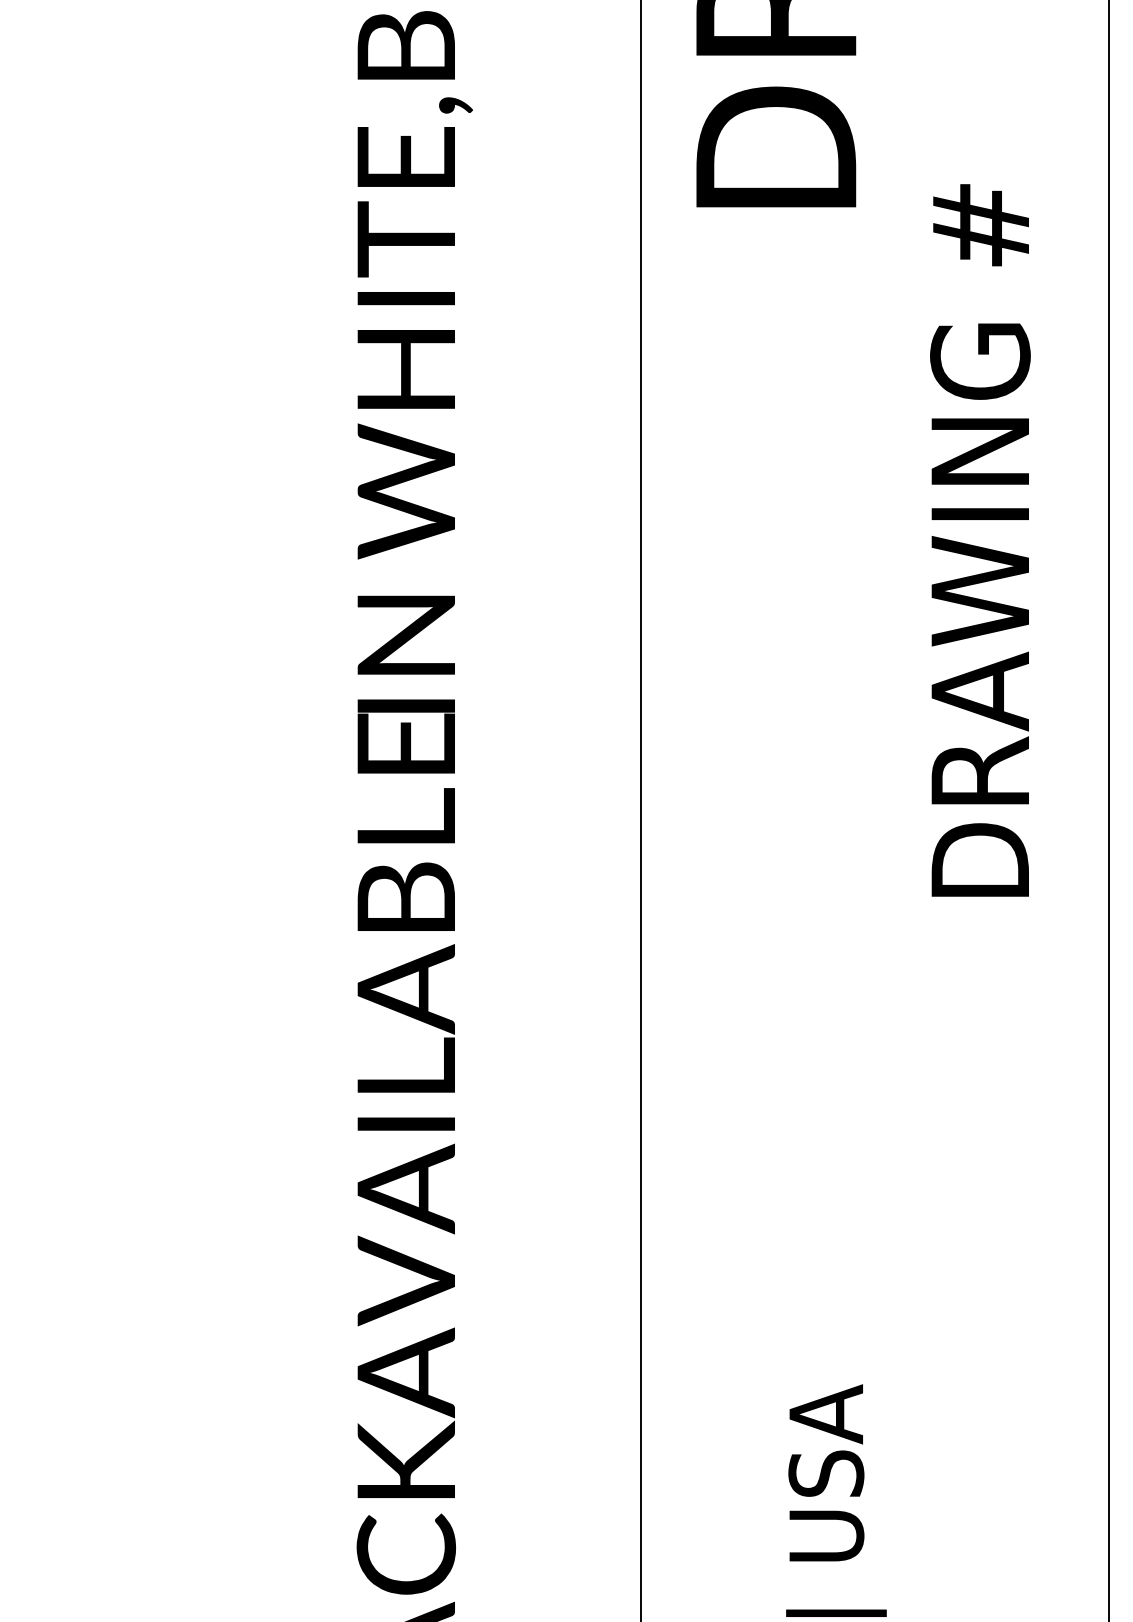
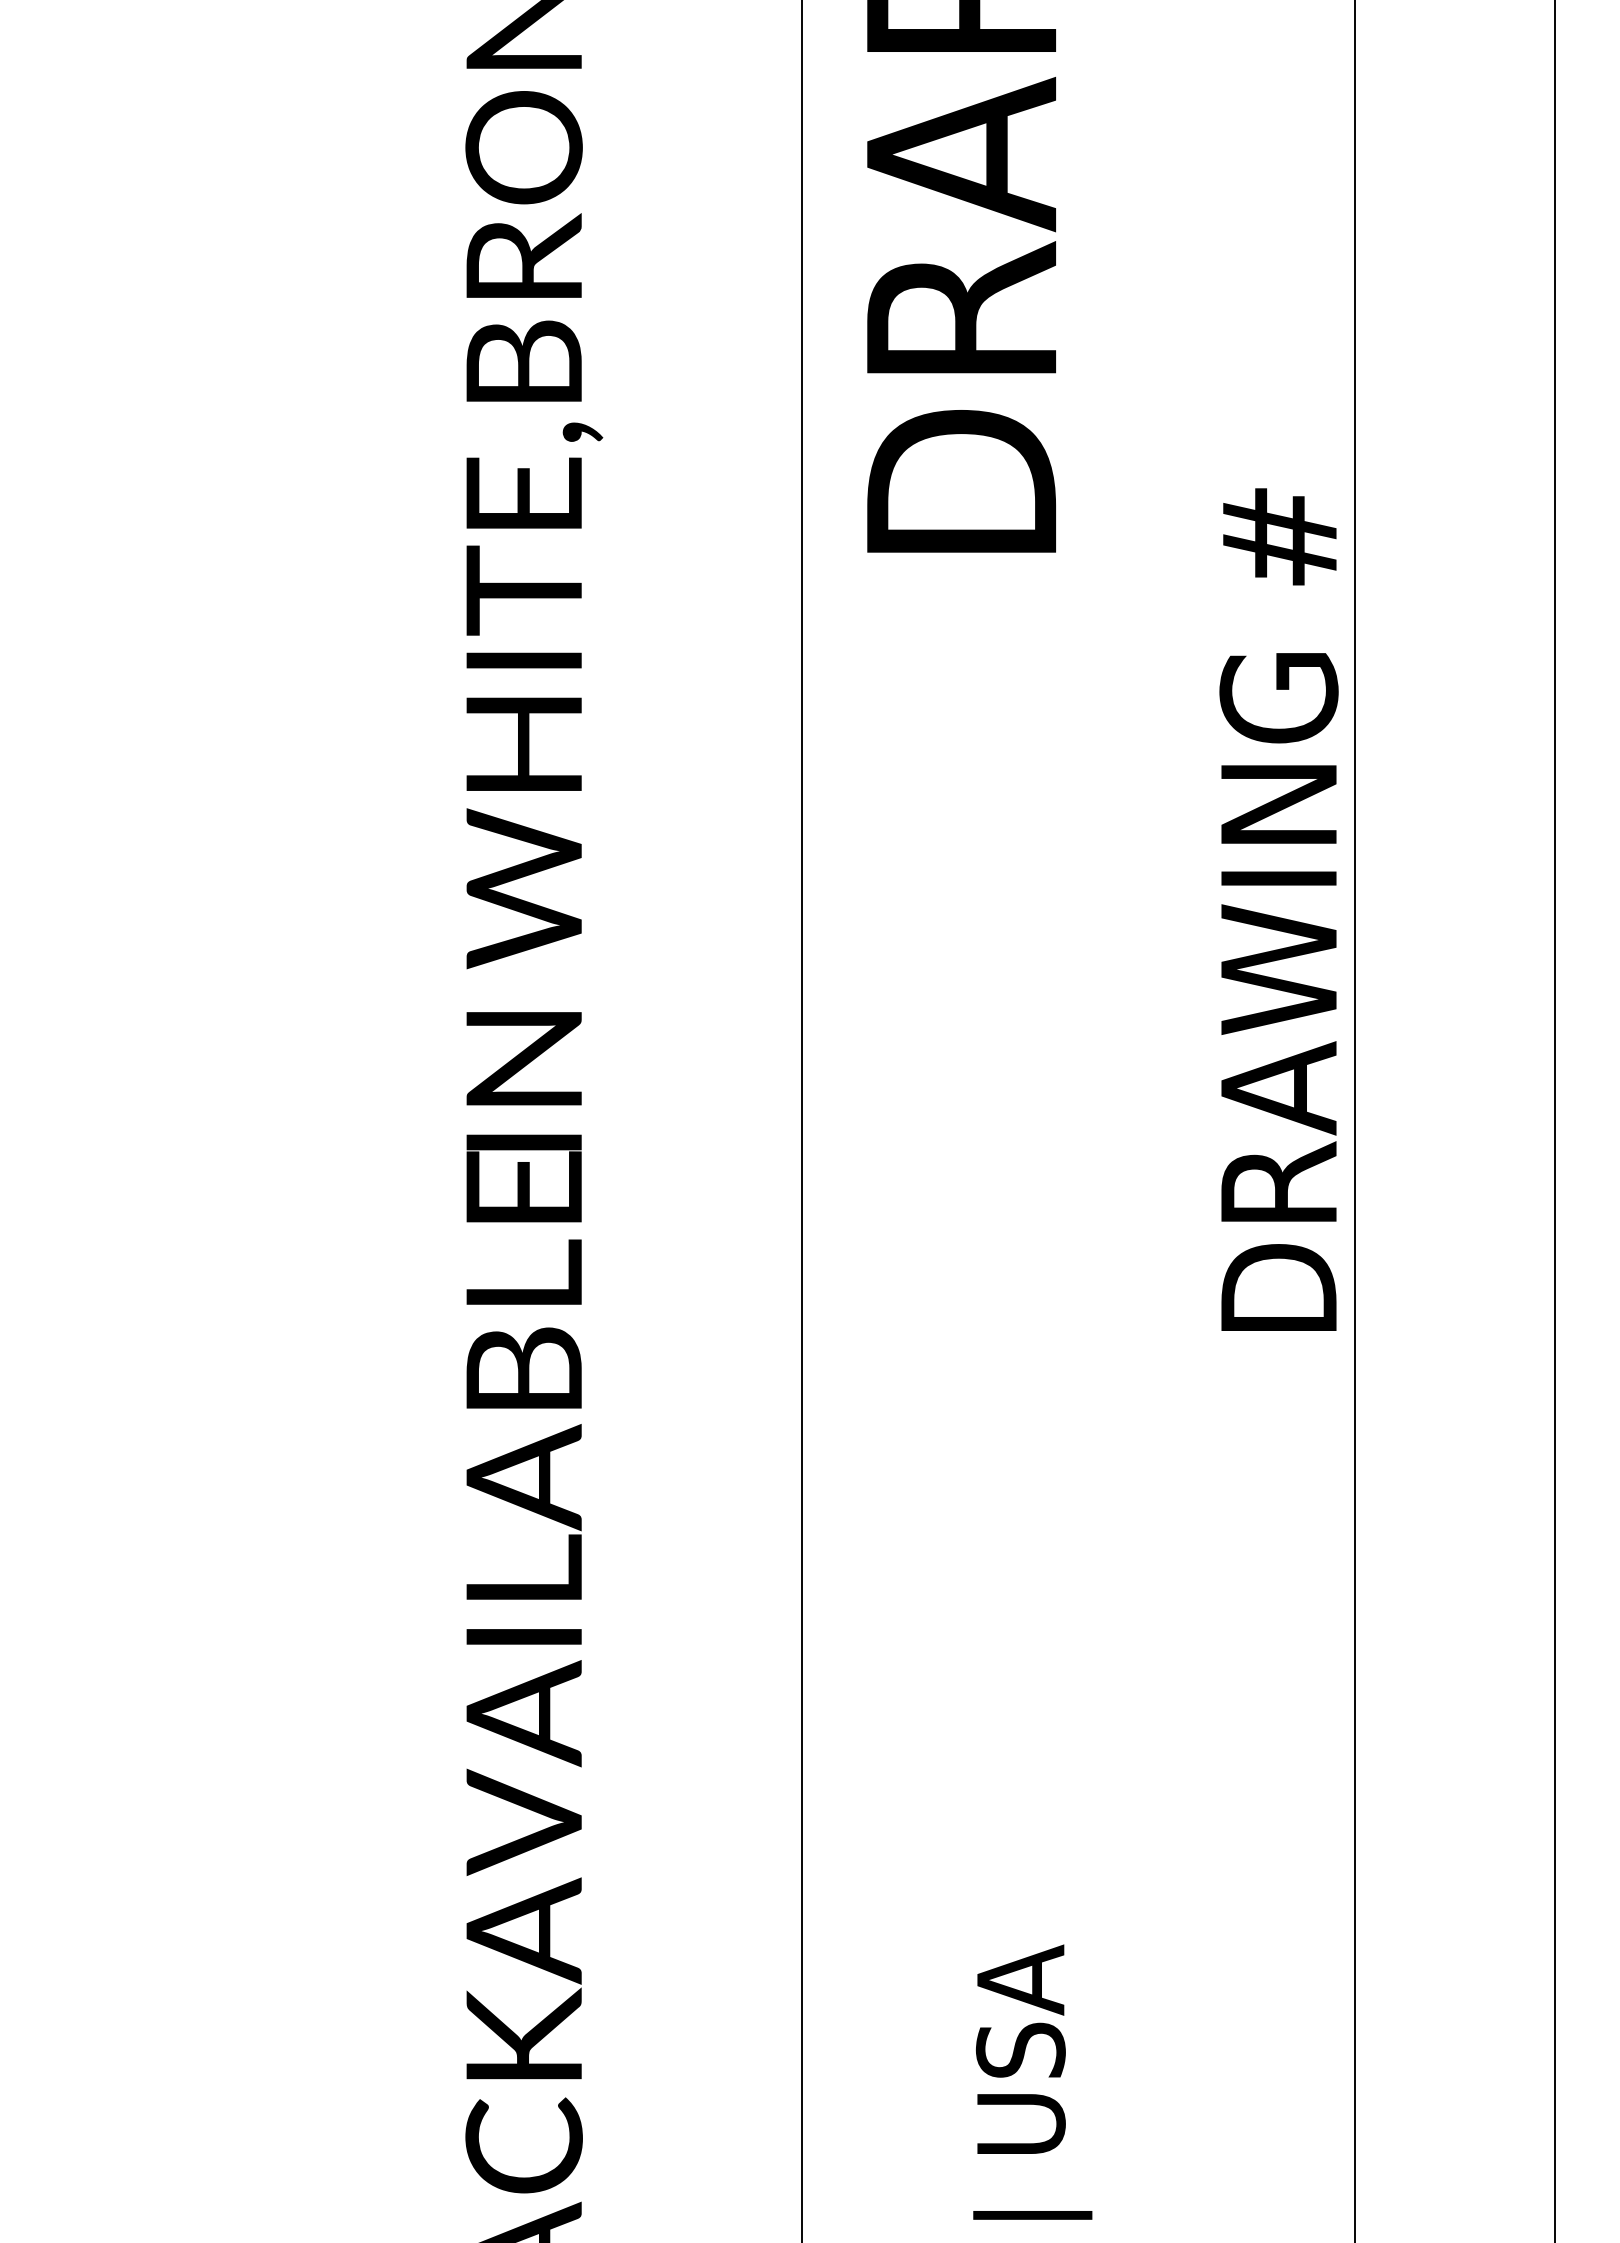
text: (979, 540) -> (1278, 909), moved

